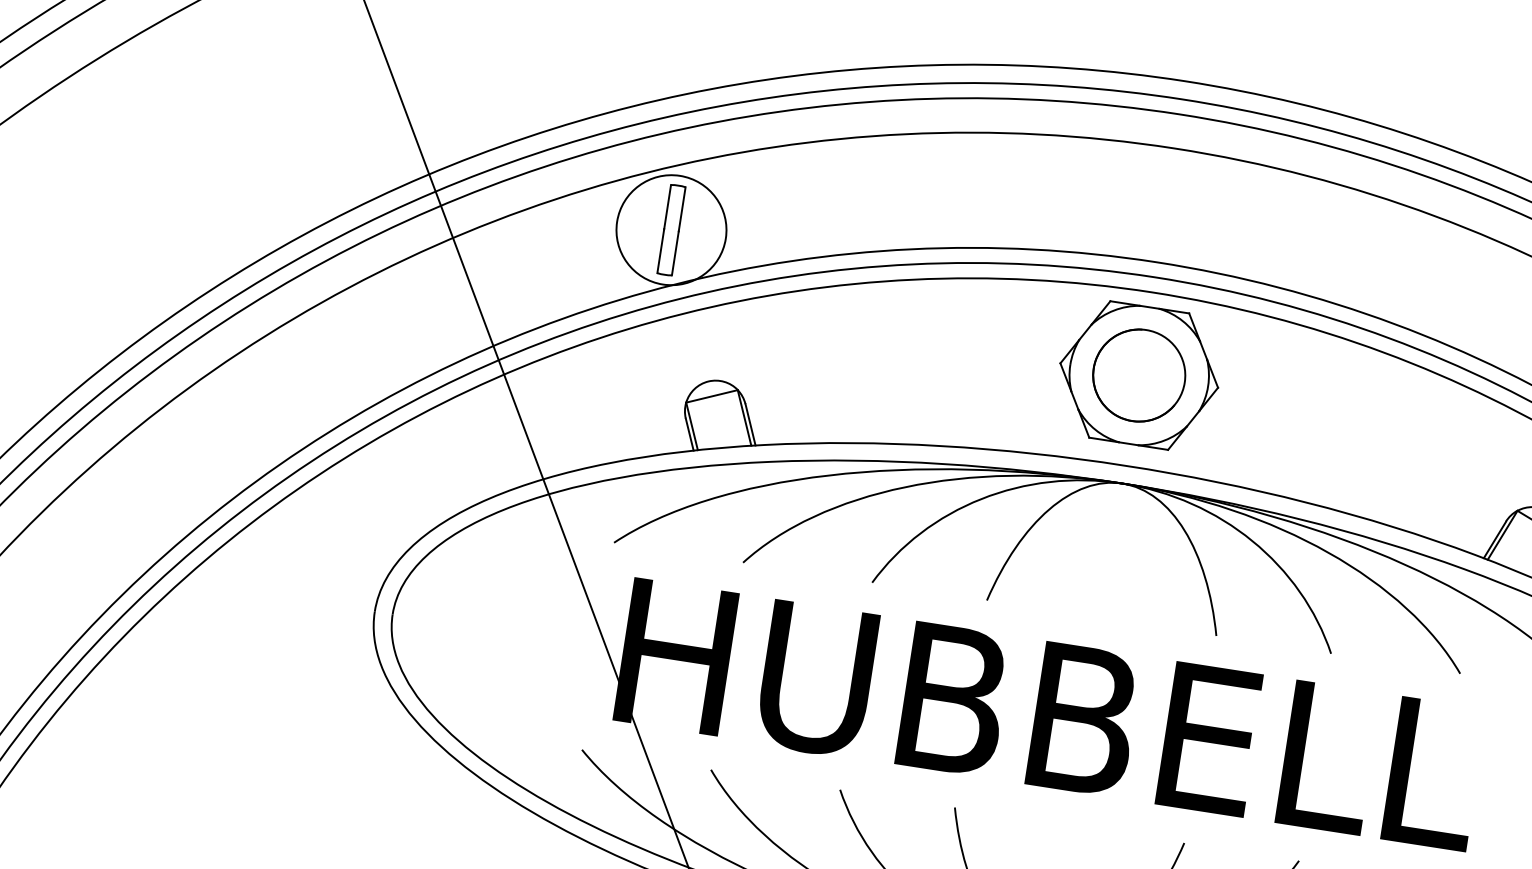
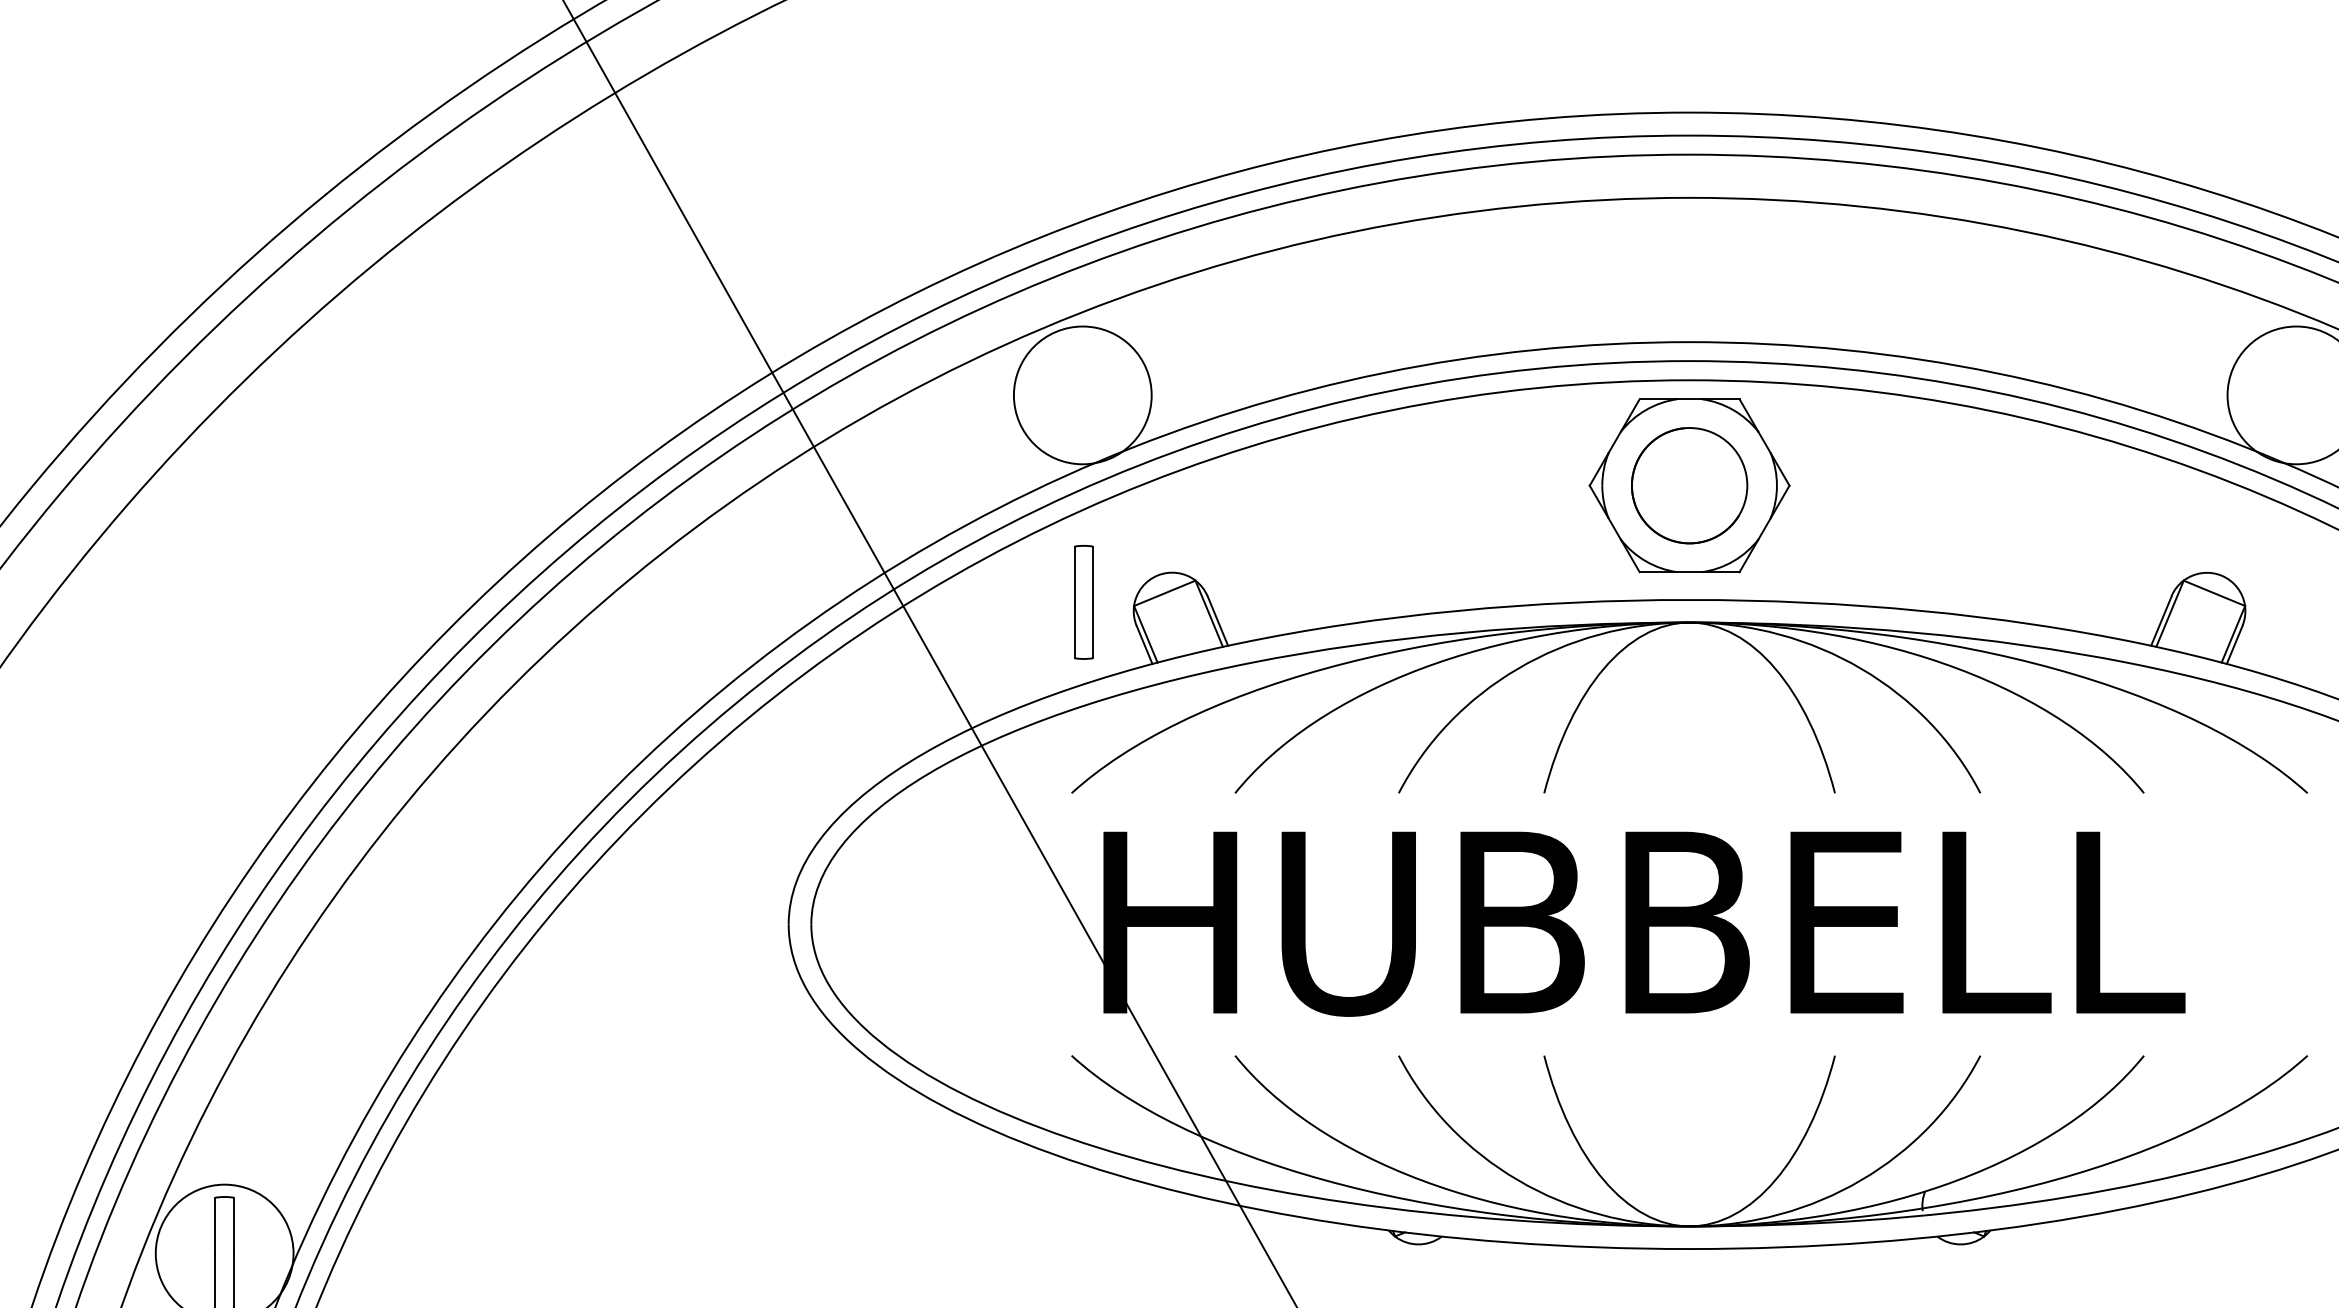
part: (671, 230) -> (1083, 602), moved

